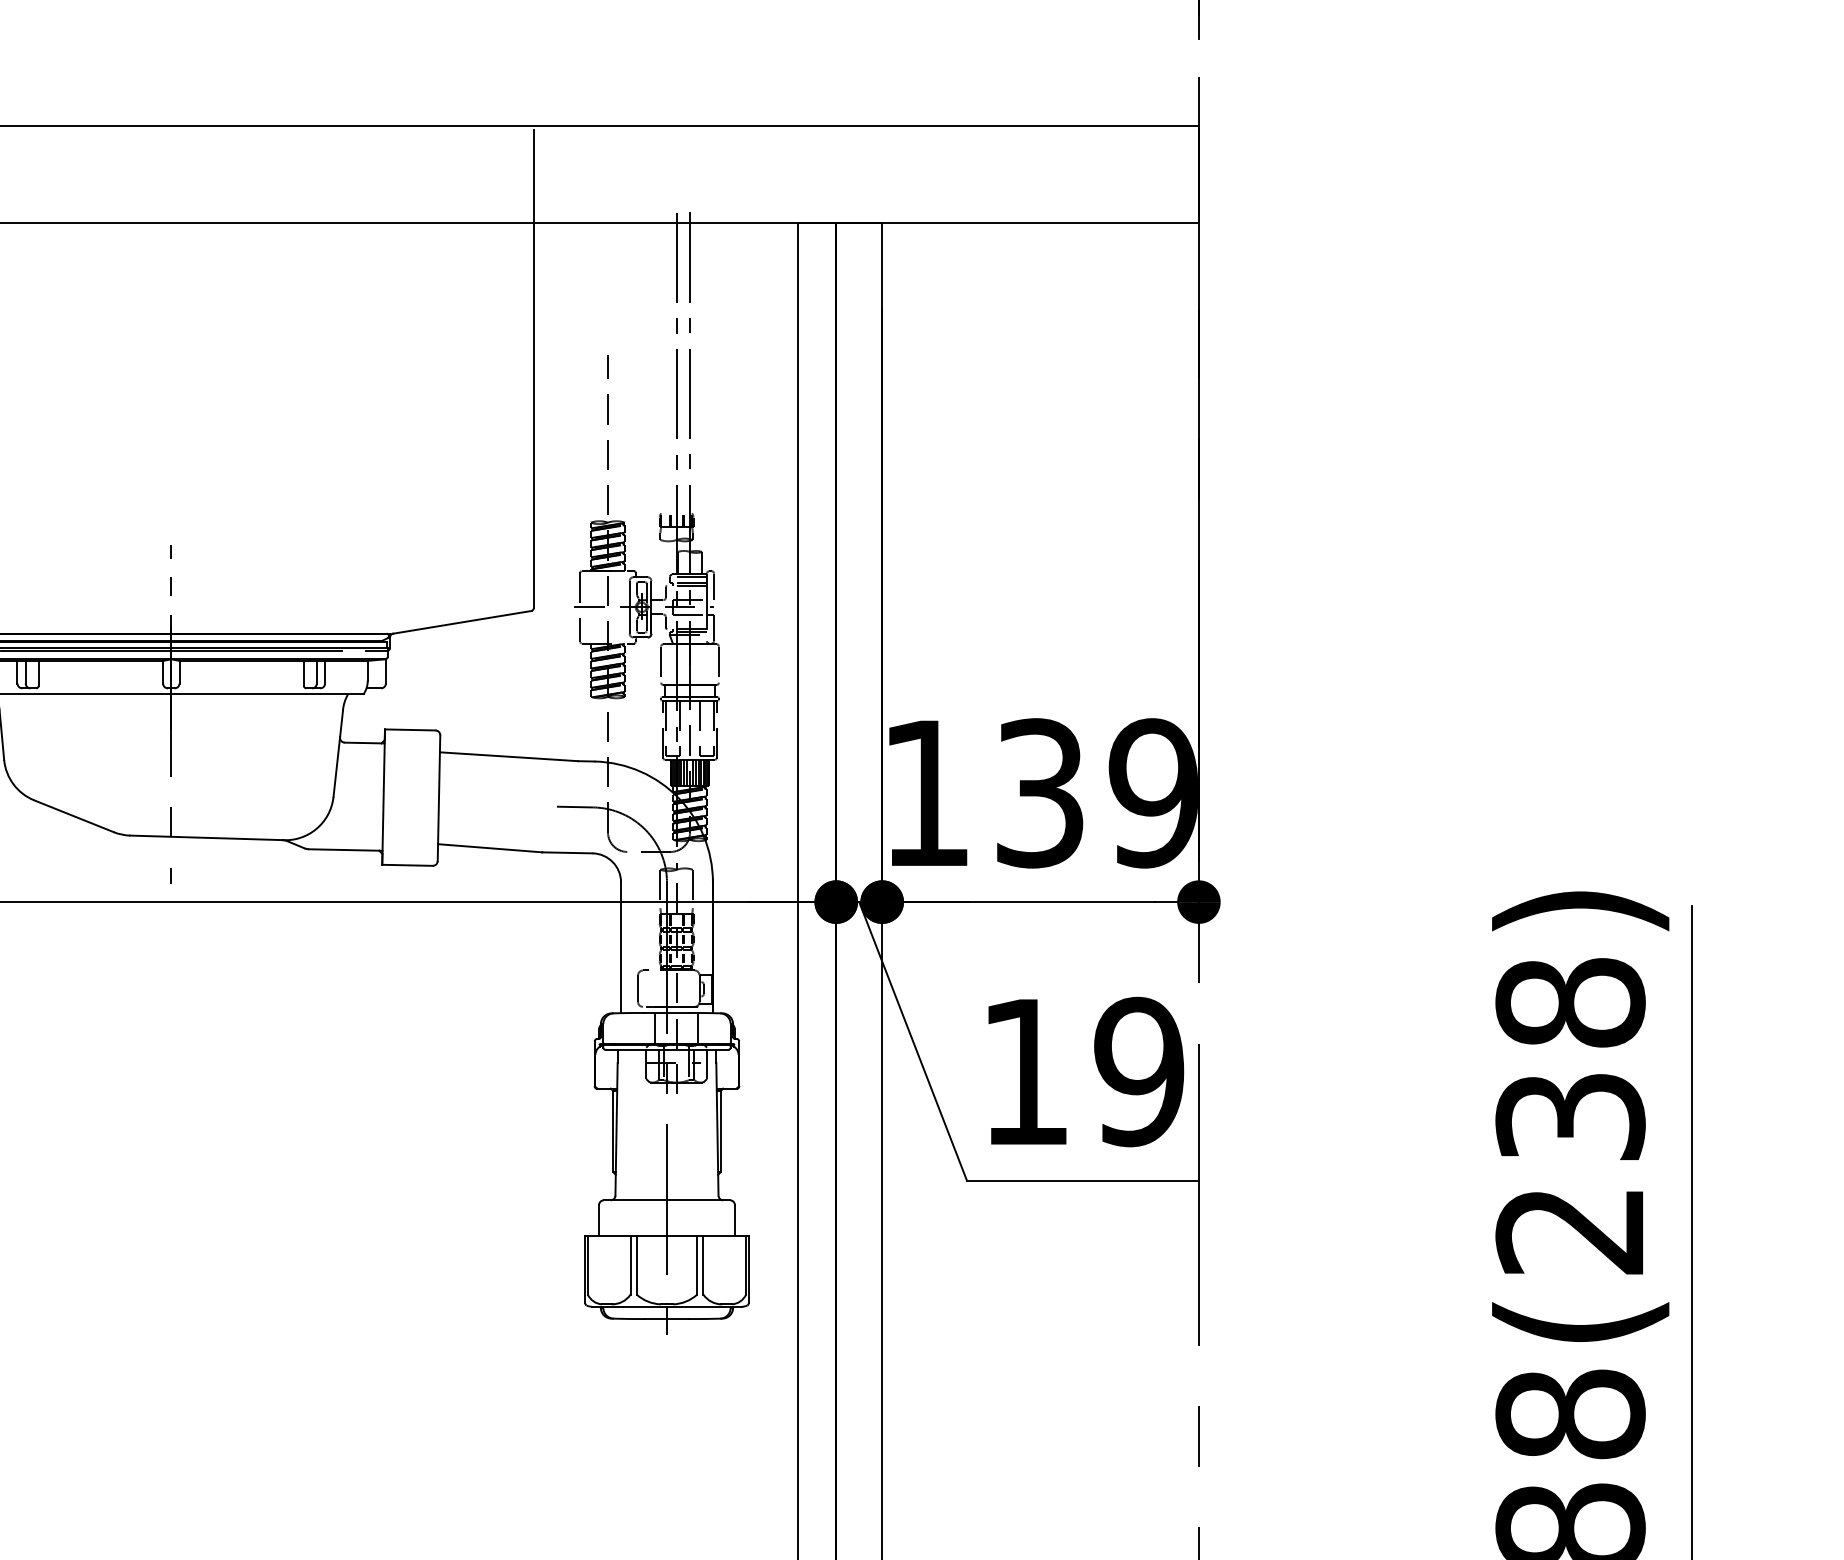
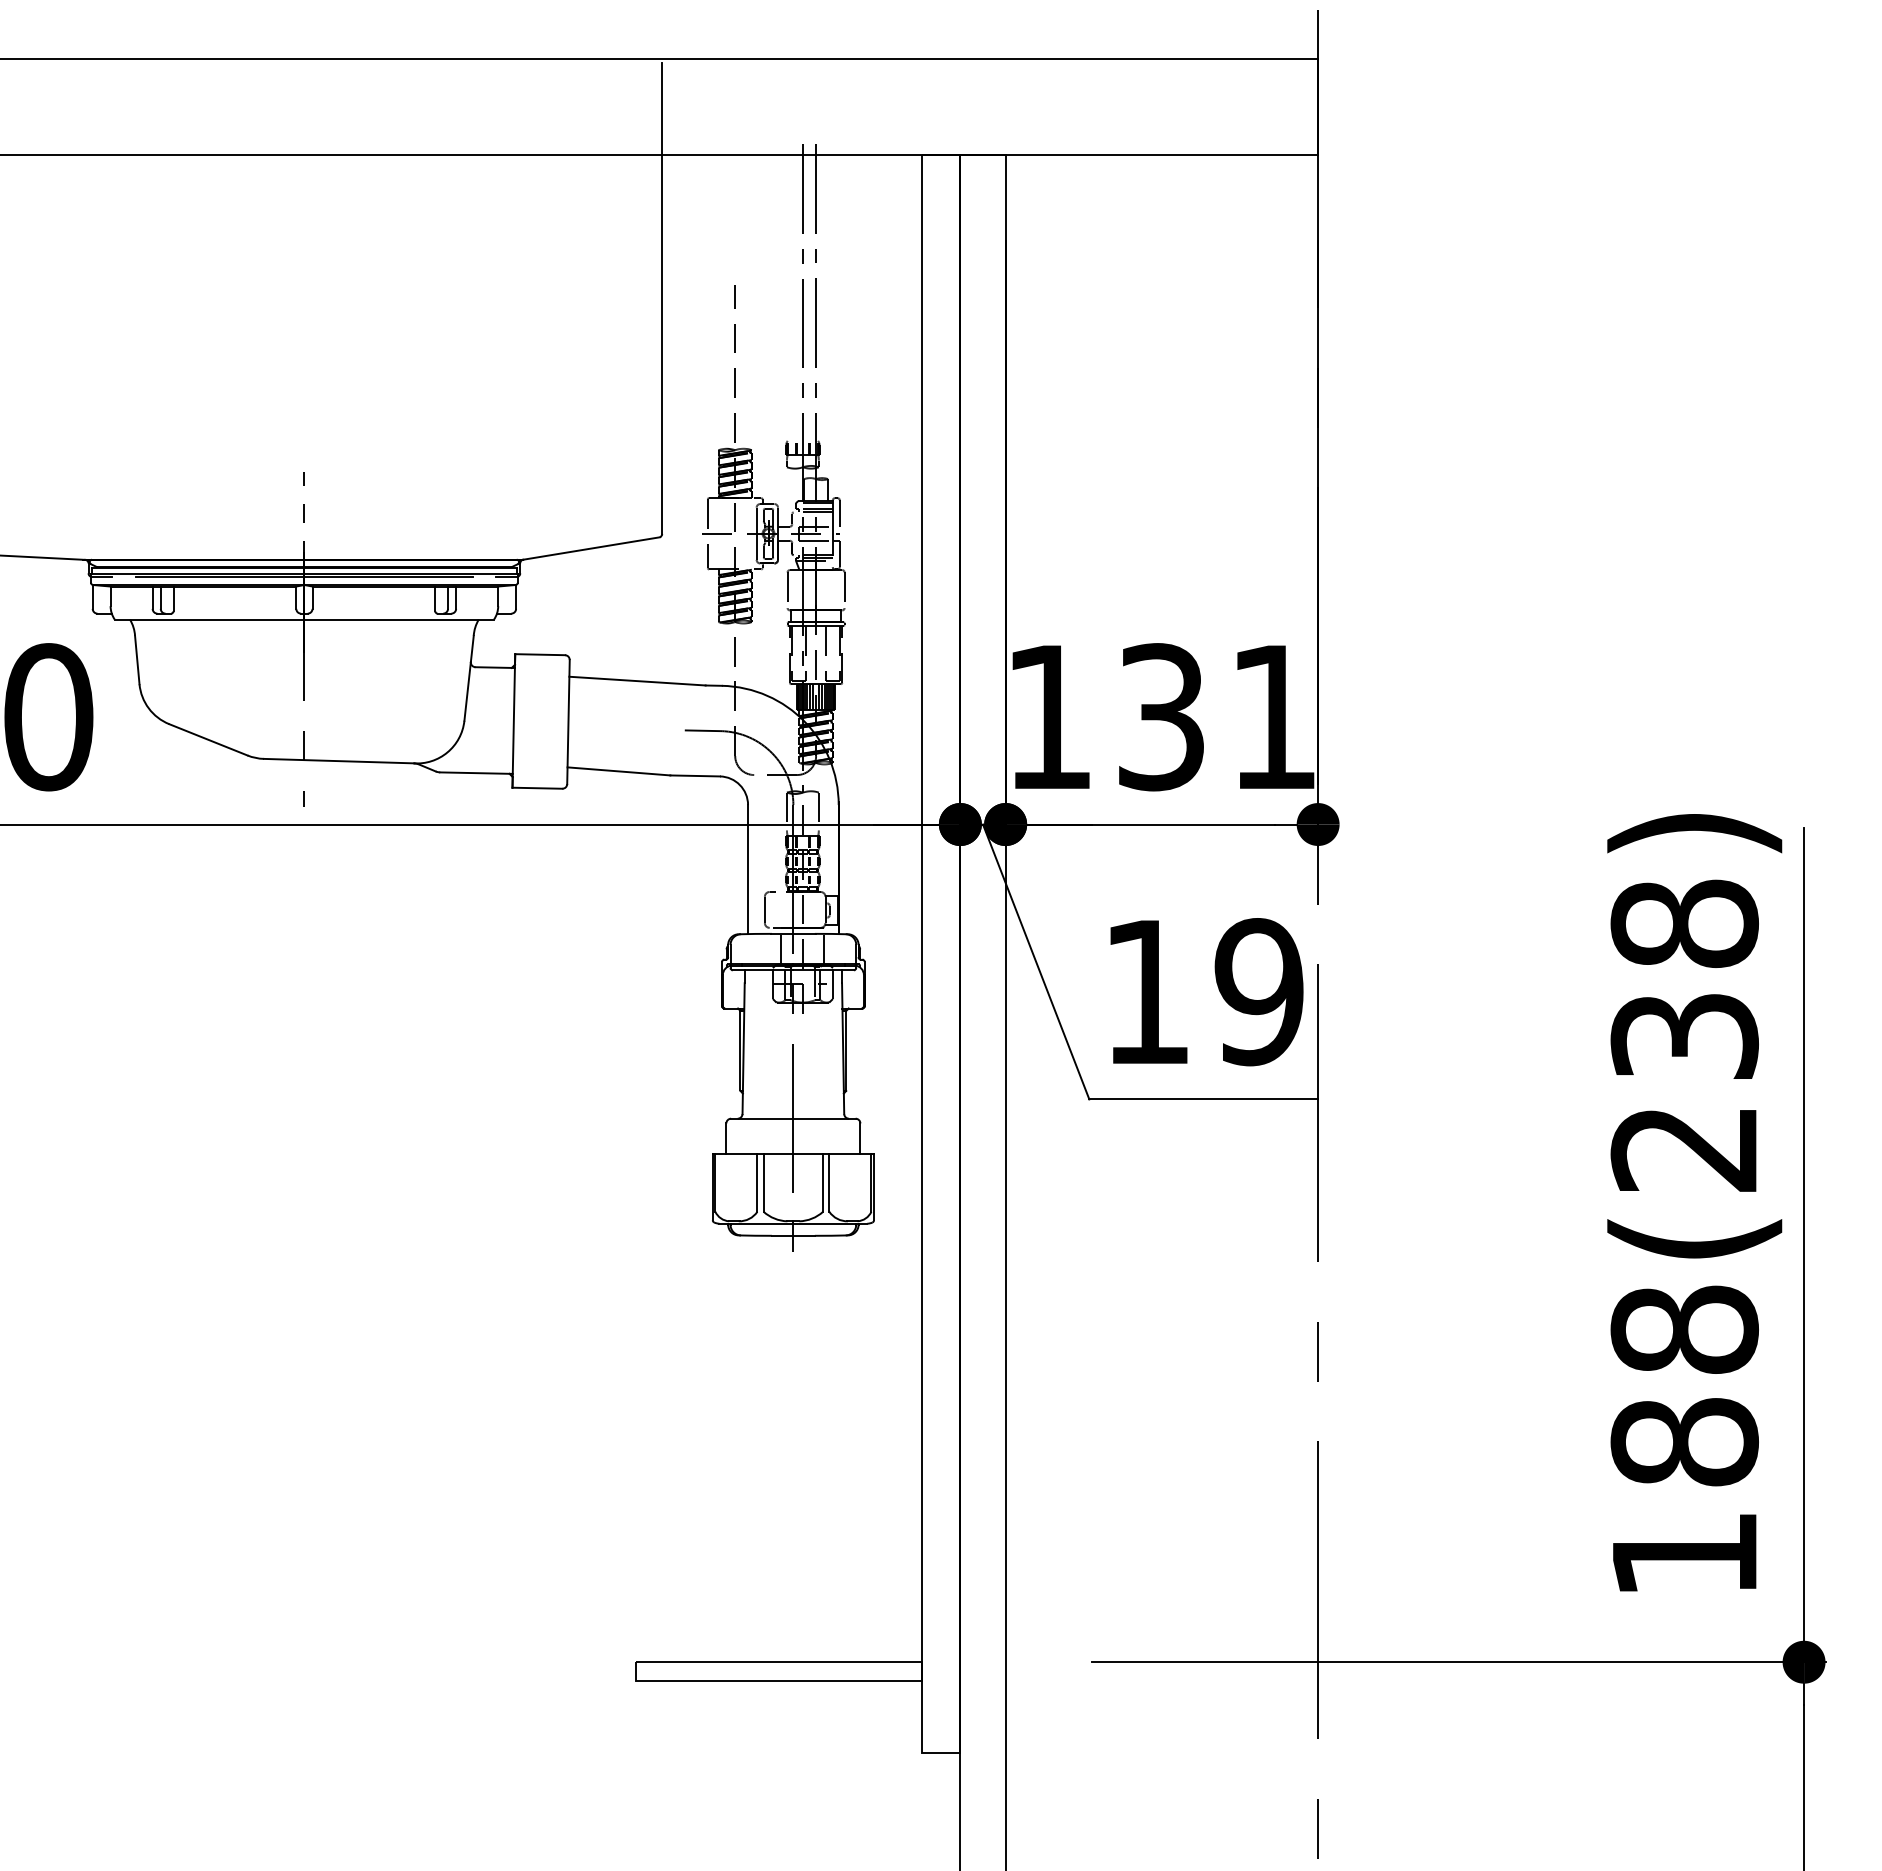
text: (1152, 793) -> (1272, 717), 139 -> 131

